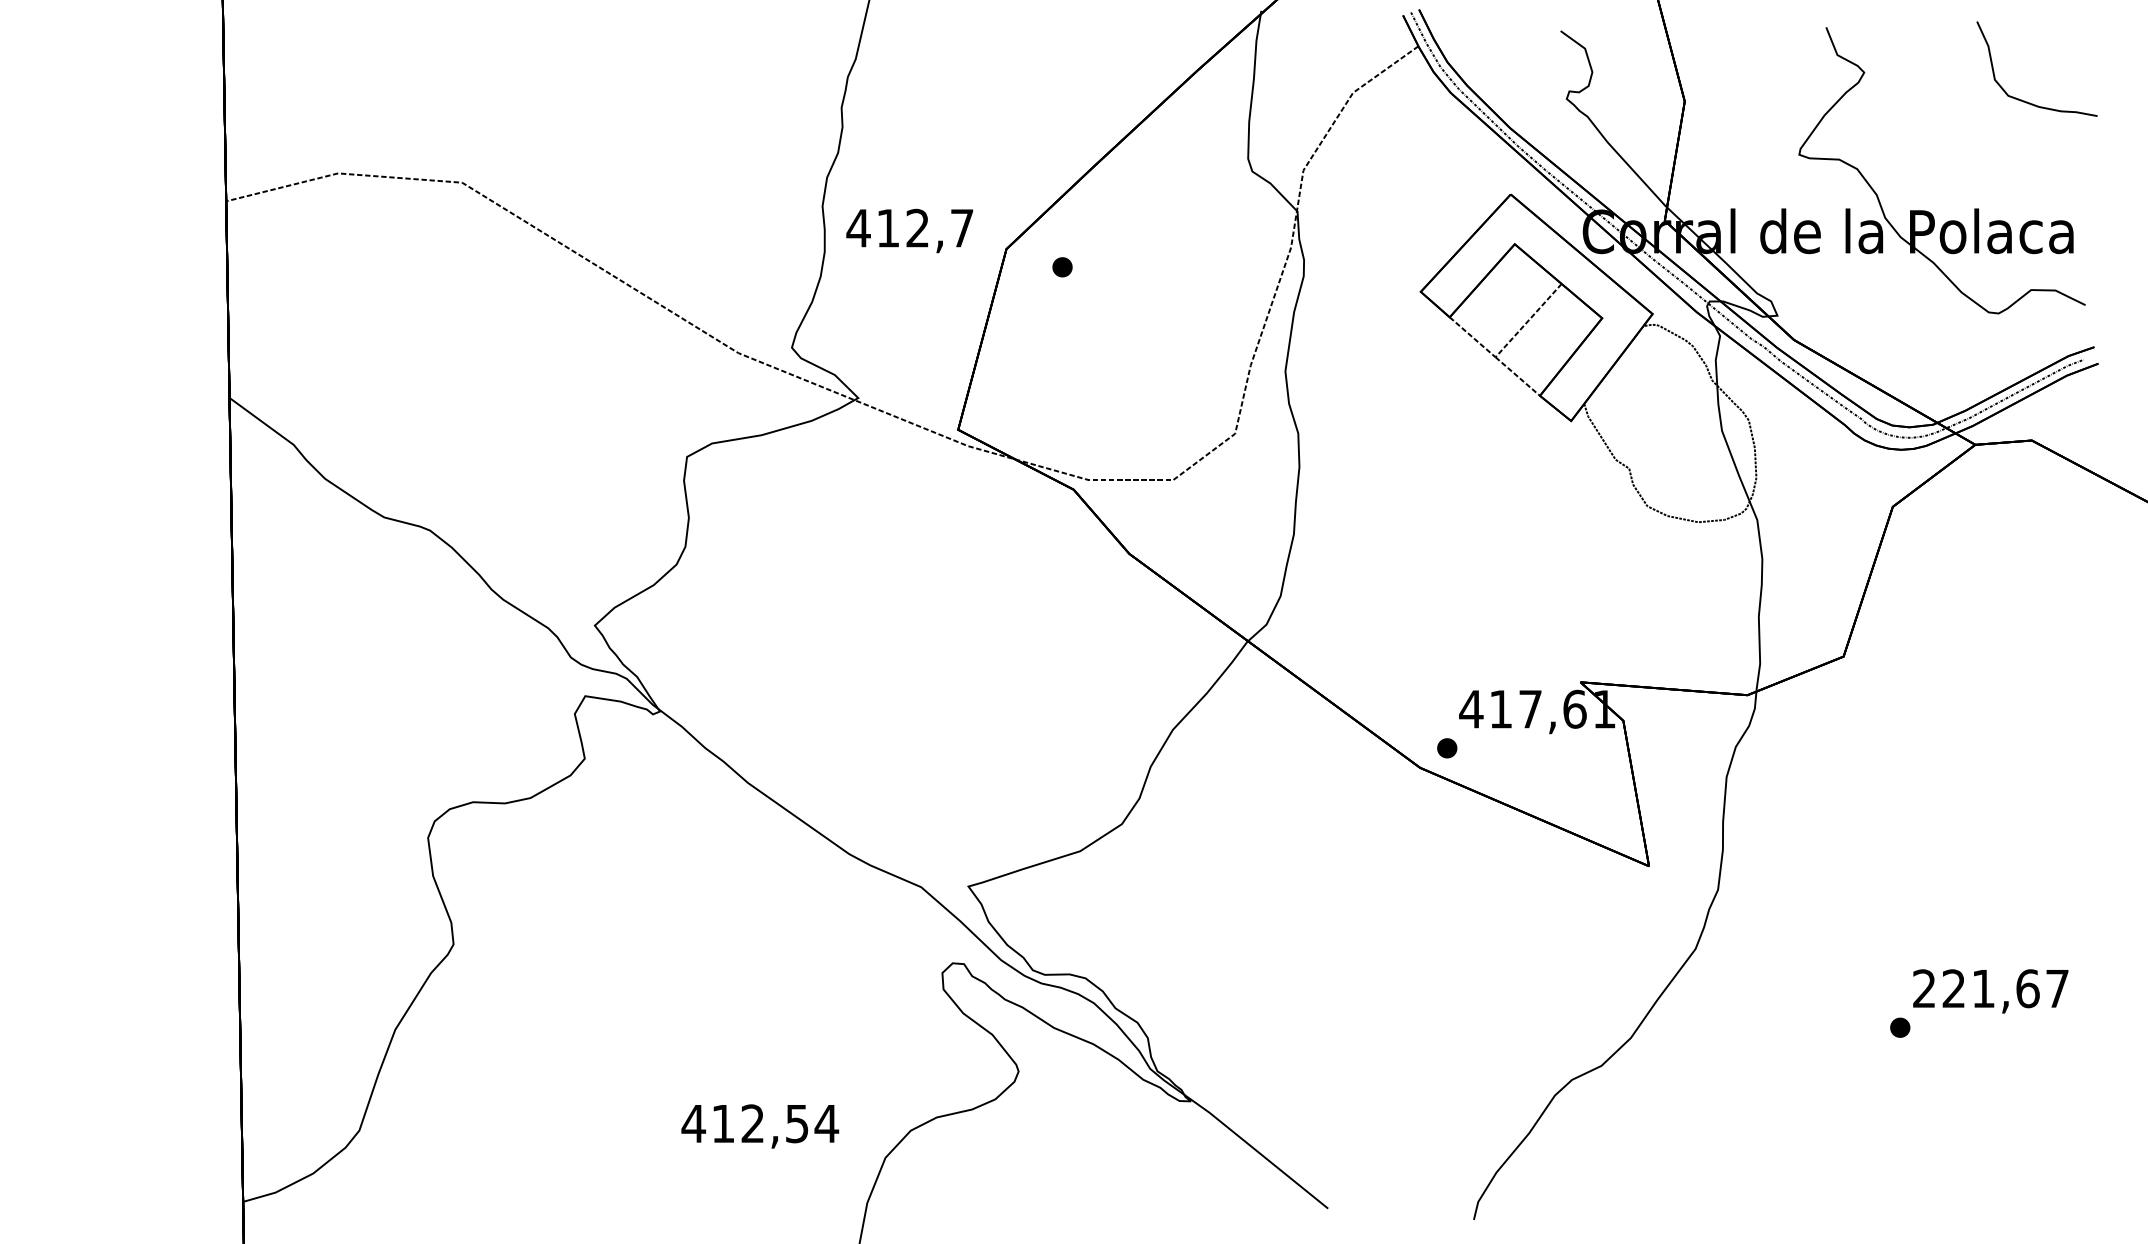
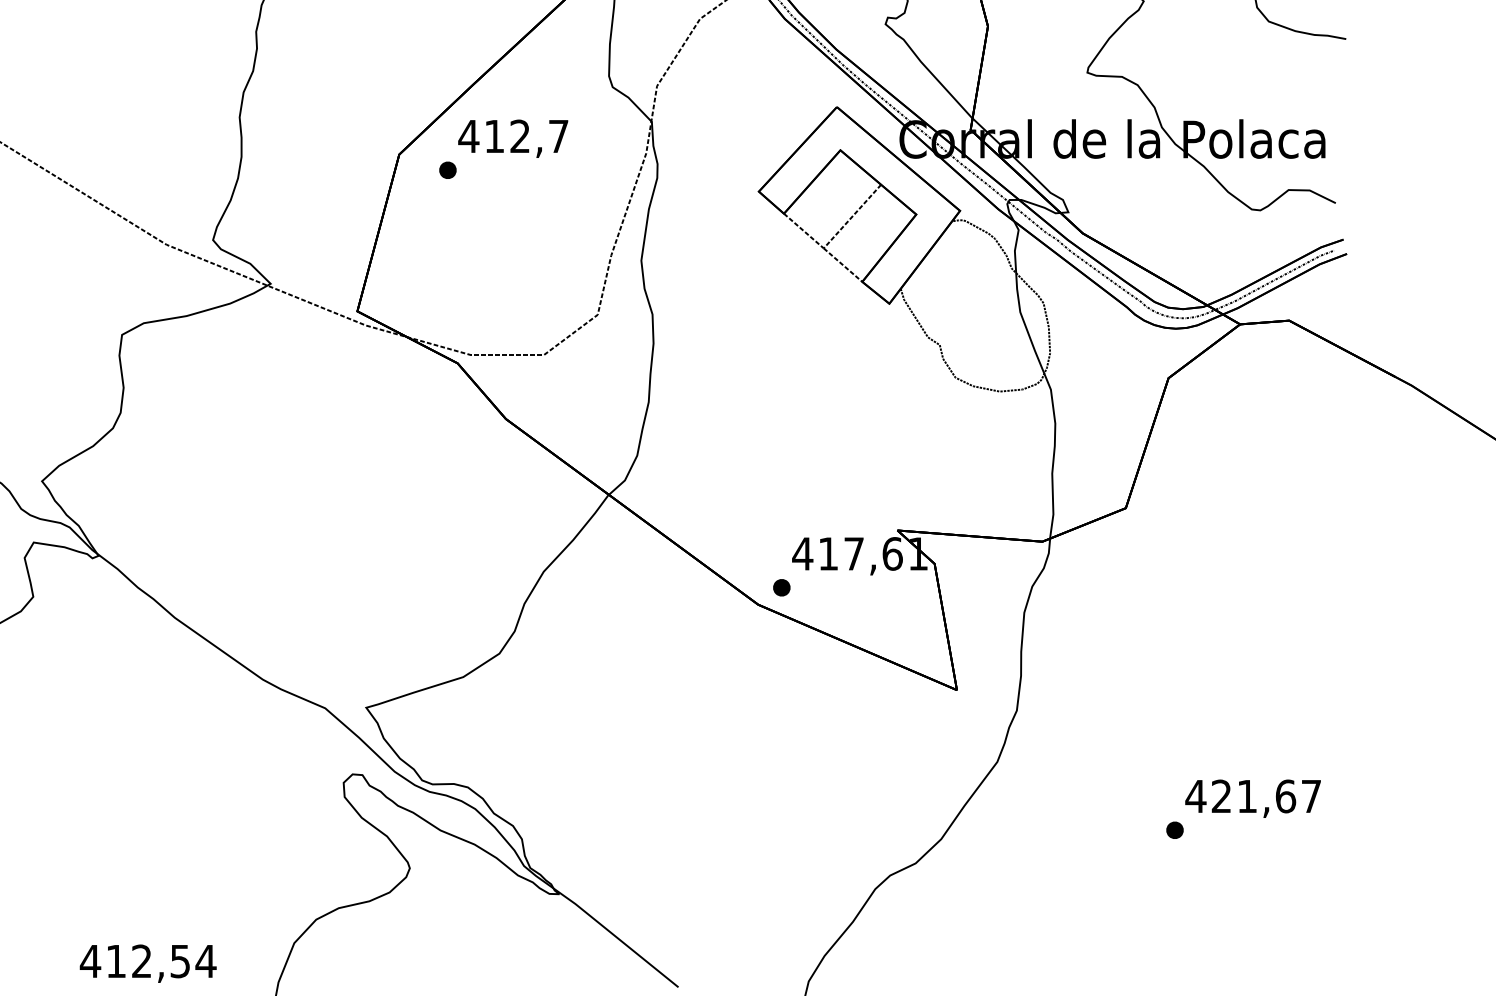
text: (909, 230) -> (512, 138), moved
text: (1924, 988) -> (1196, 796), 221,67 -> 421,67
text: (760, 1126) -> (148, 963), moved

